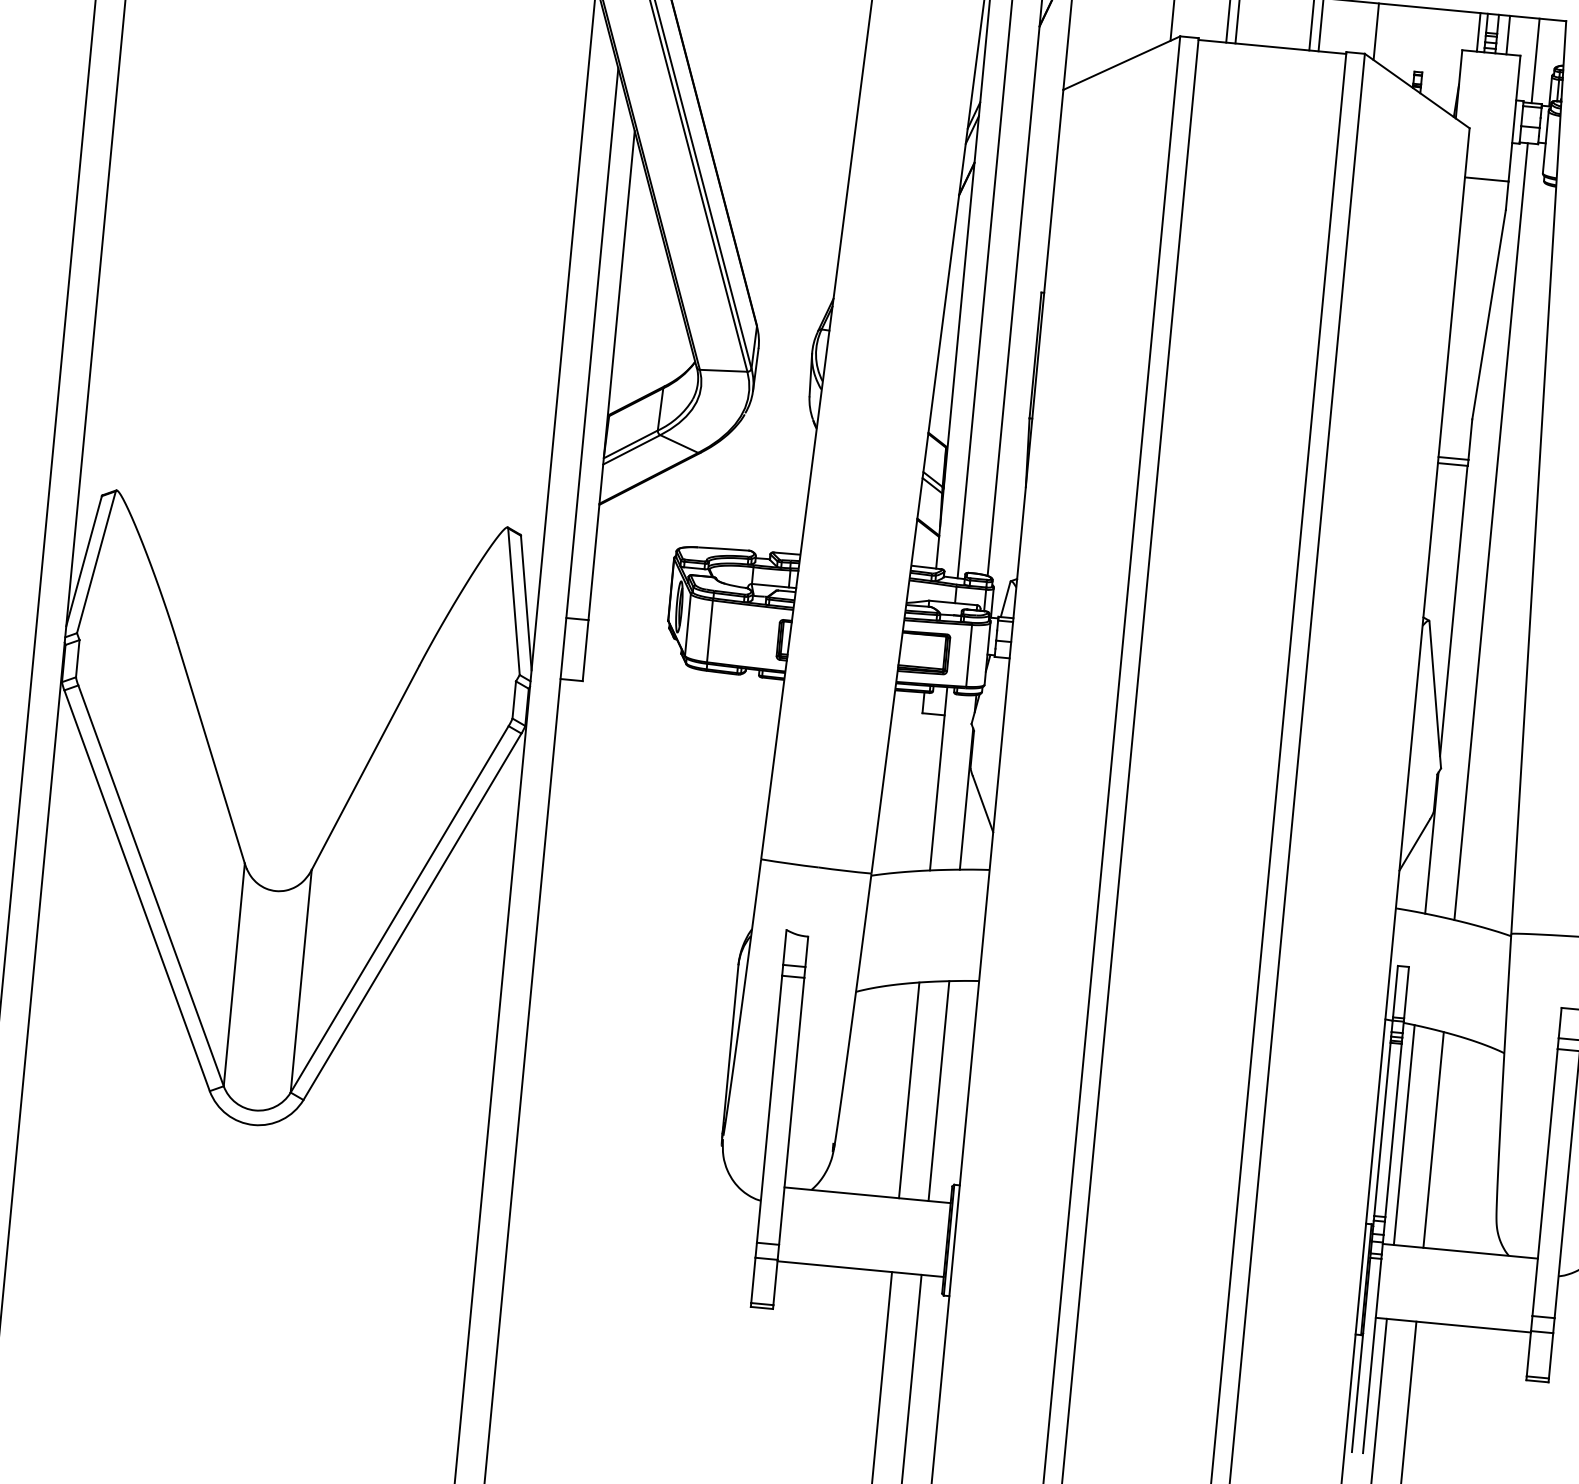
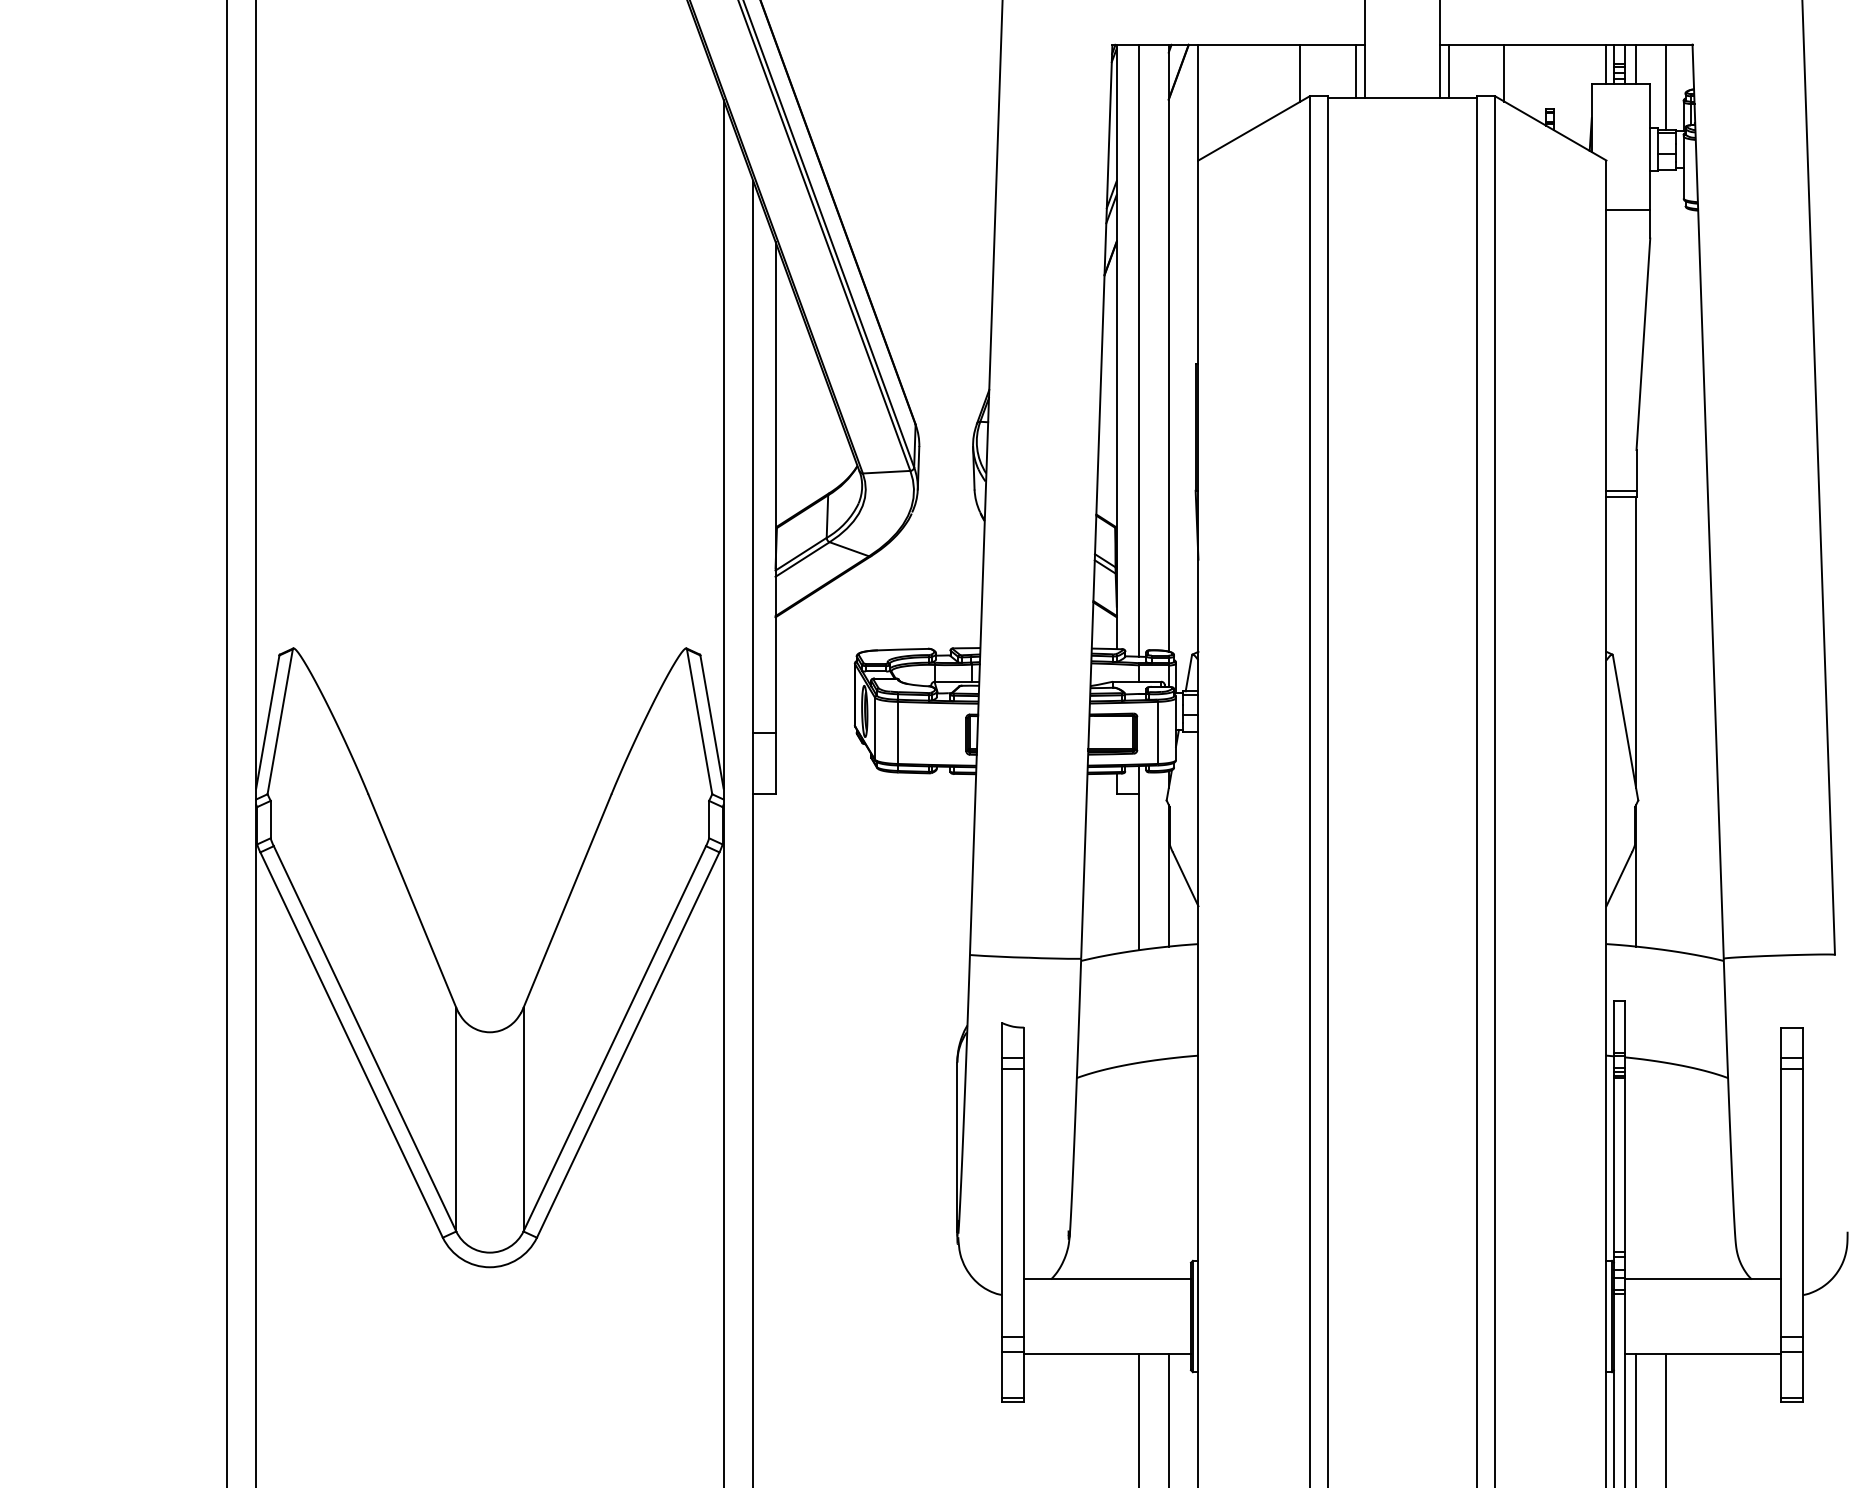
line: (1490, 531) -> (1665, 559), removed
line: (909, 1089) -> (1139, 1170), removed
line: (938, 1090) -> (1168, 1168), removed
line: (1404, 1134) -> (1636, 1168), removed
line: (1433, 1139) -> (1665, 1170), removed

